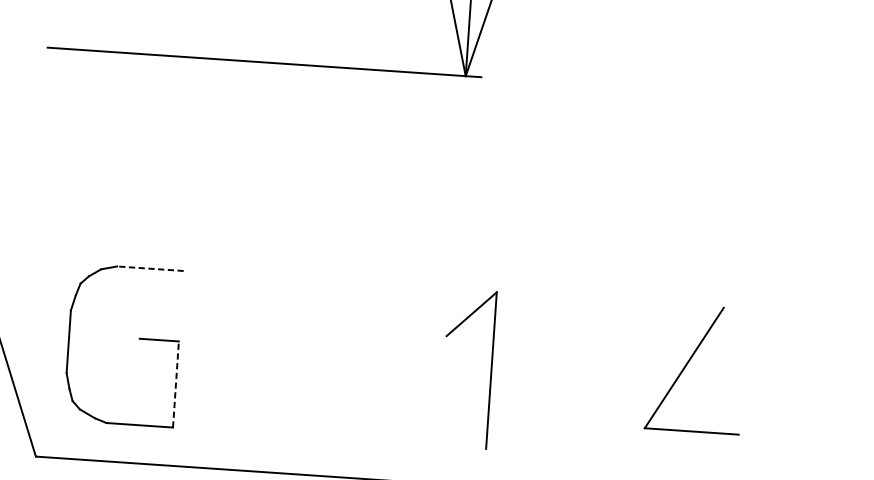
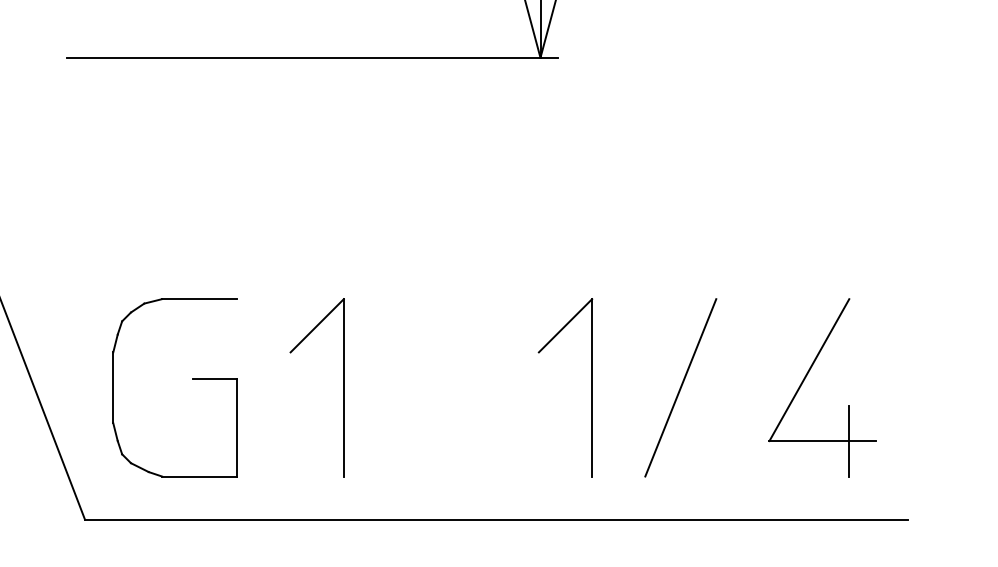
line: (150, 269) -> (199, 299), dashed -> solid
part: (272, 355) -> (343, 387), added
line: (569, 375) -> (680, 387), added
line: (176, 384) -> (237, 427), dashed -> solid
line: (715, 432) -> (849, 440), added

